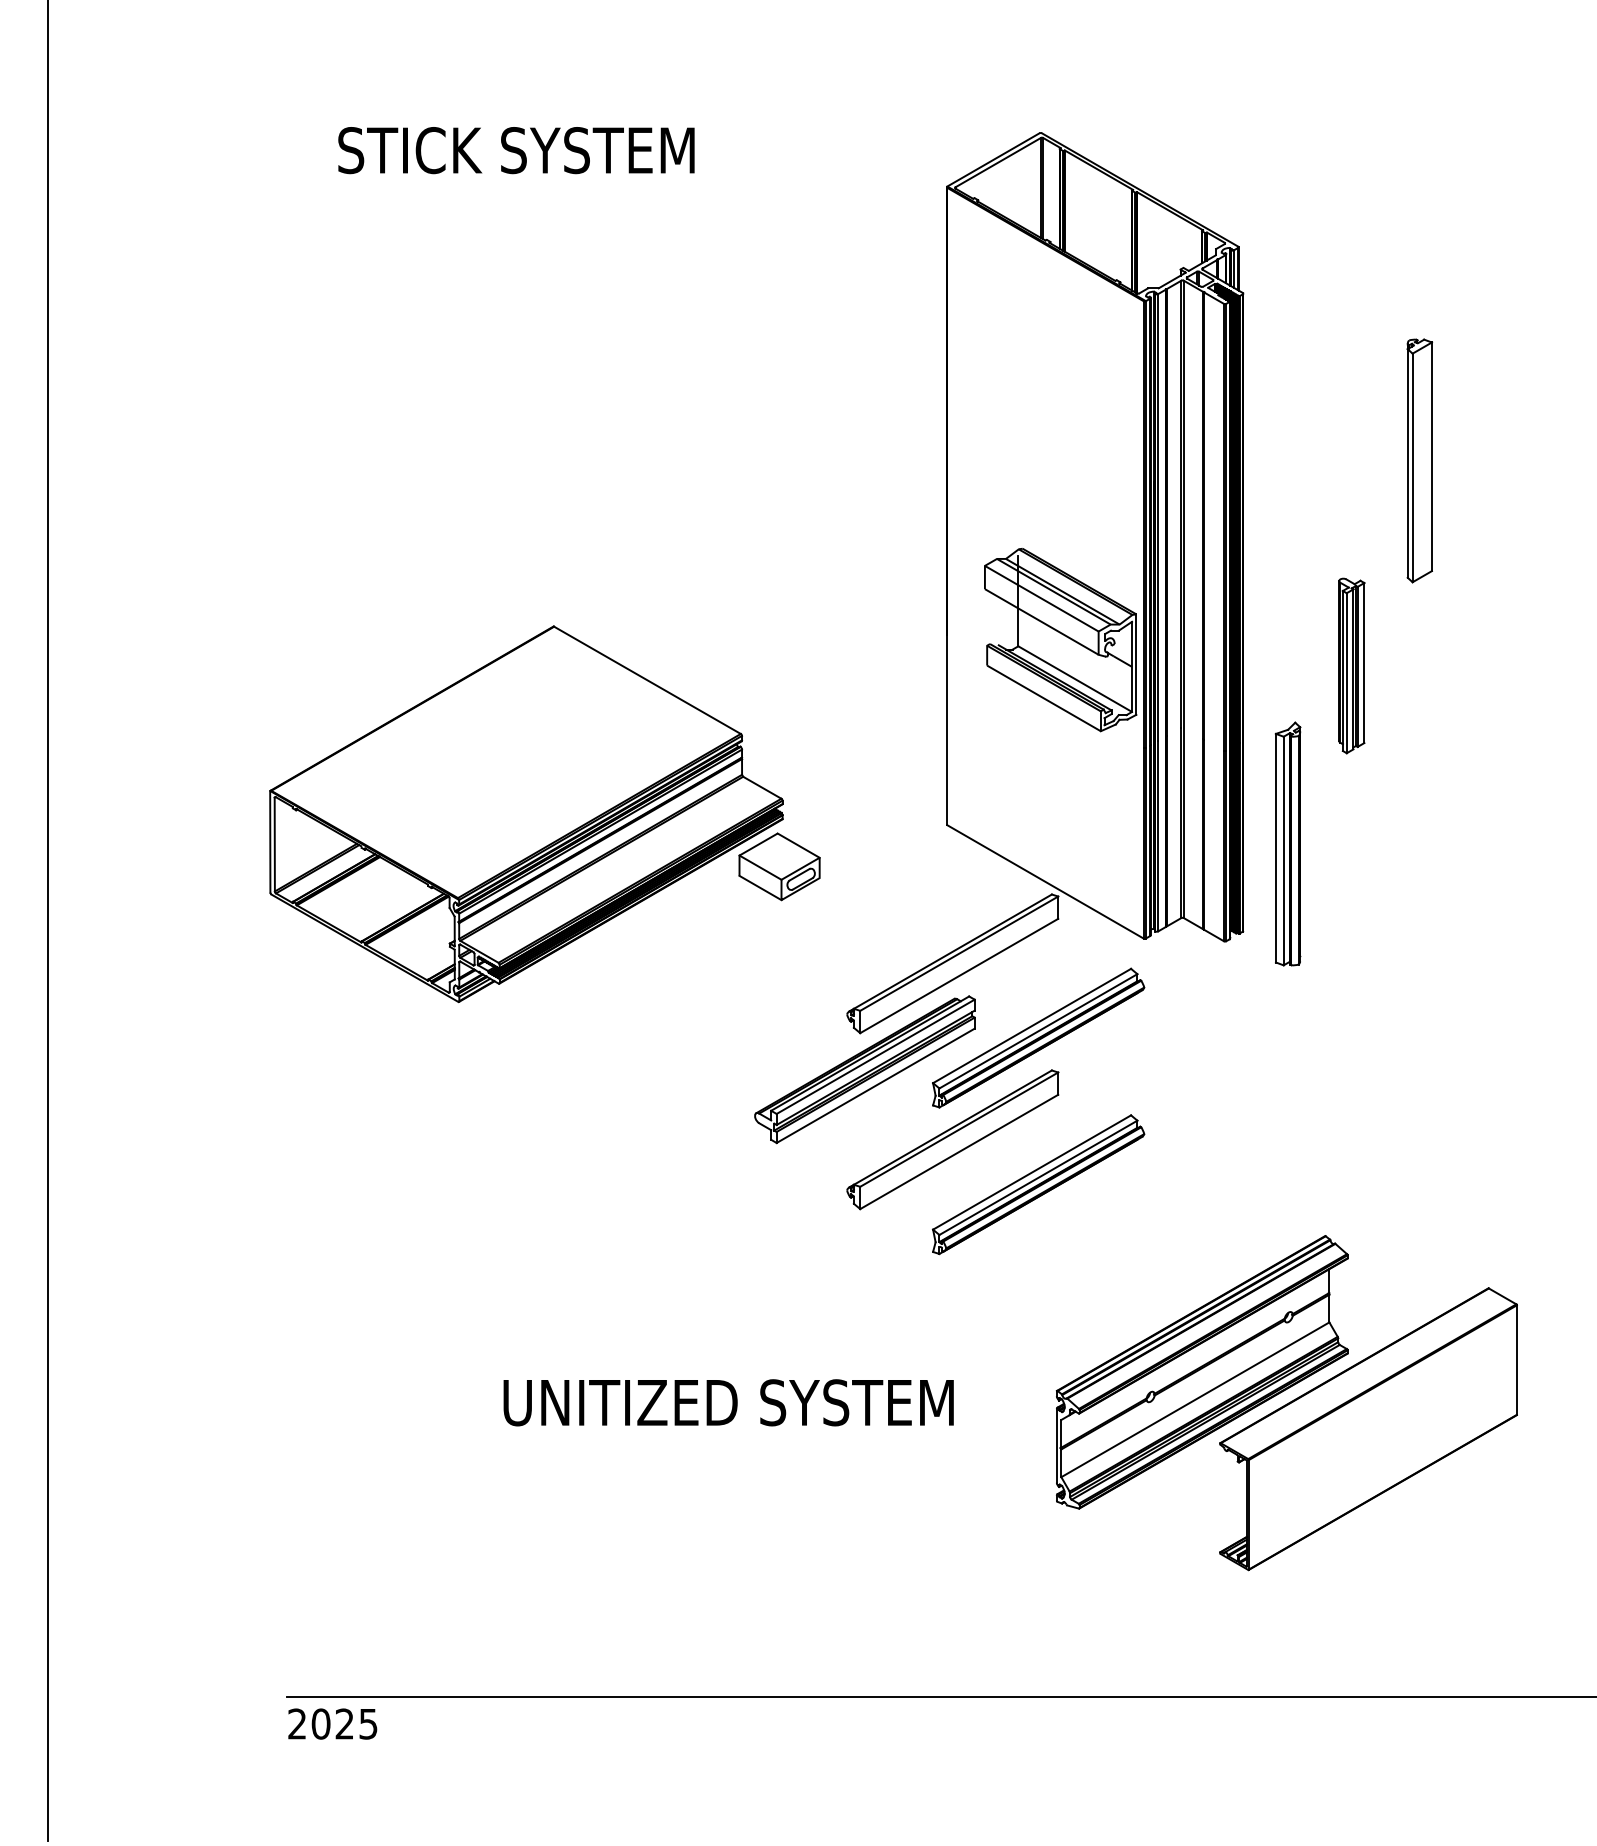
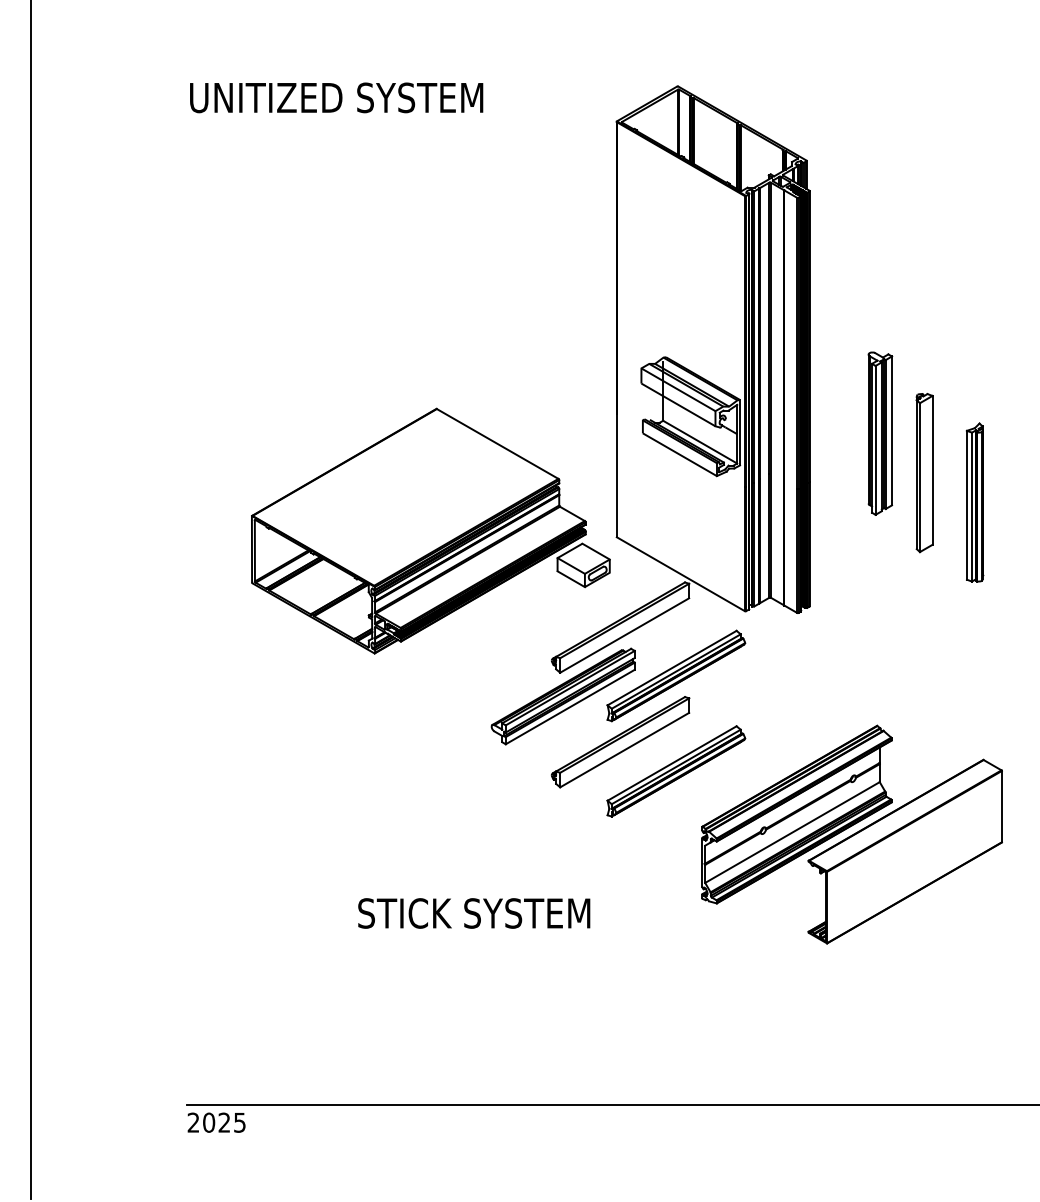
text: (516, 149) -> (336, 97), STICK SYSTEM -> UNITIZED SYSTEM
part: (1419, 461) -> (924, 473), moved
part: (1352, 665) -> (880, 433), size x1.43
part: (544, 813) -> (430, 530), moved
part: (1287, 843) -> (974, 502), moved
text: (728, 1402) -> (474, 913), UNITIZED SYSTEM -> STICK SYSTEM
part: (1285, 1402) -> (851, 834), moved

